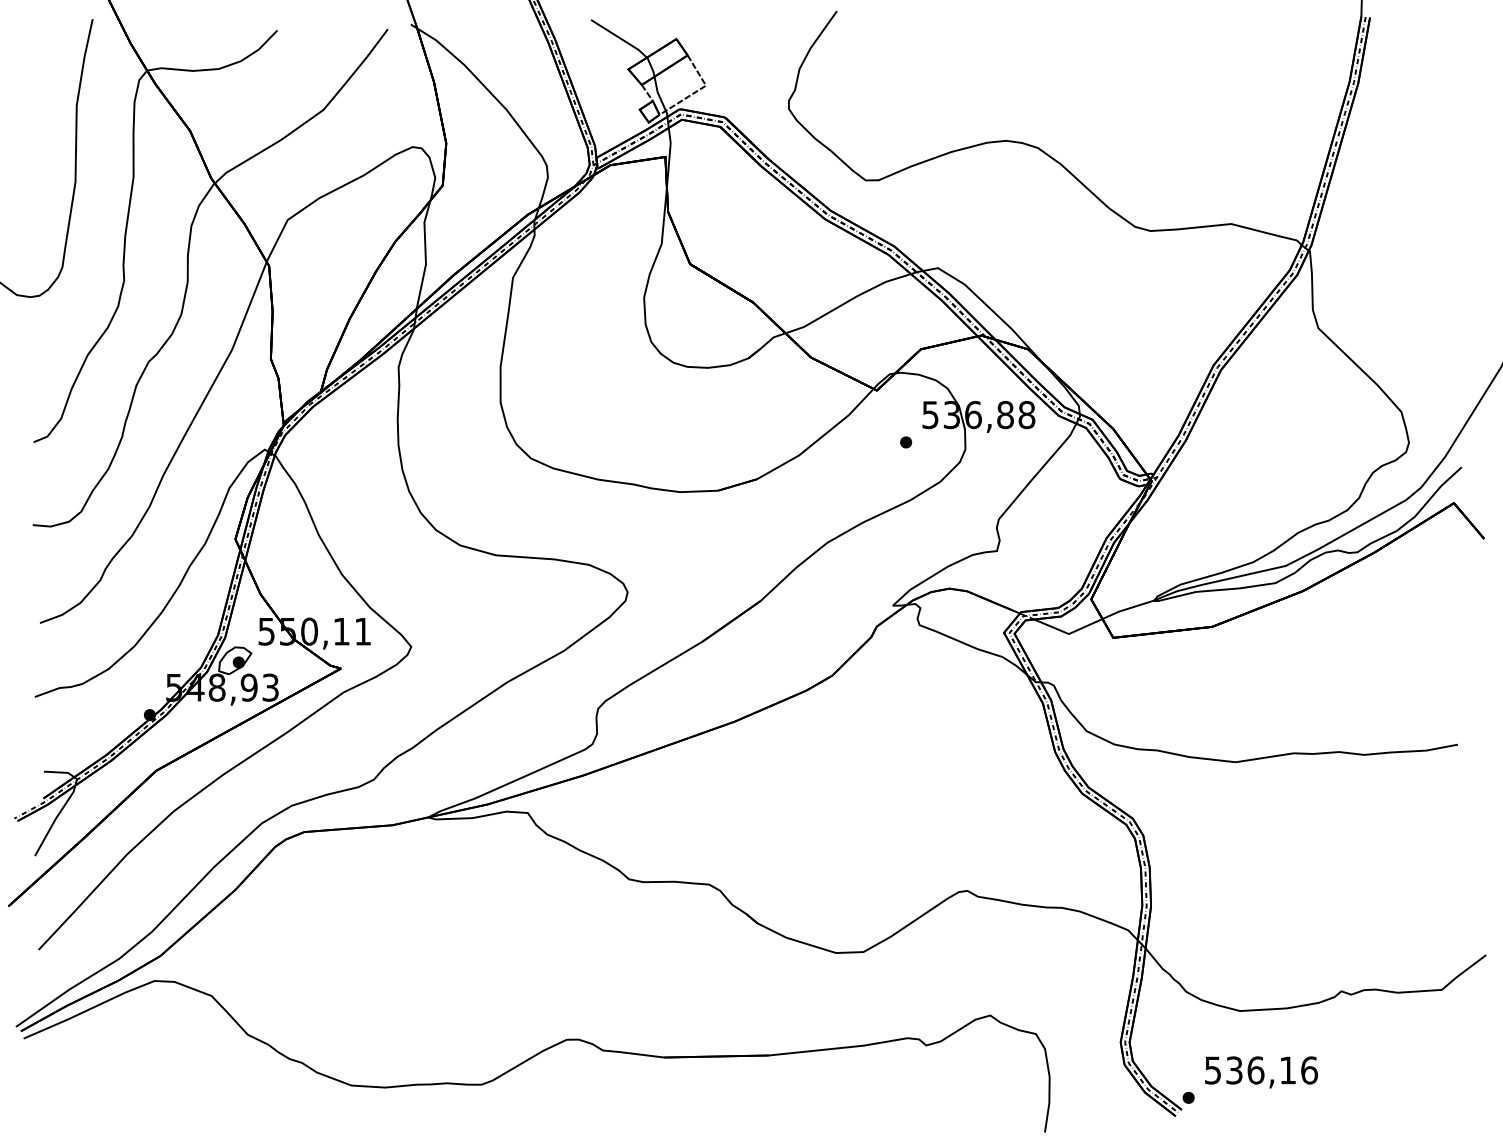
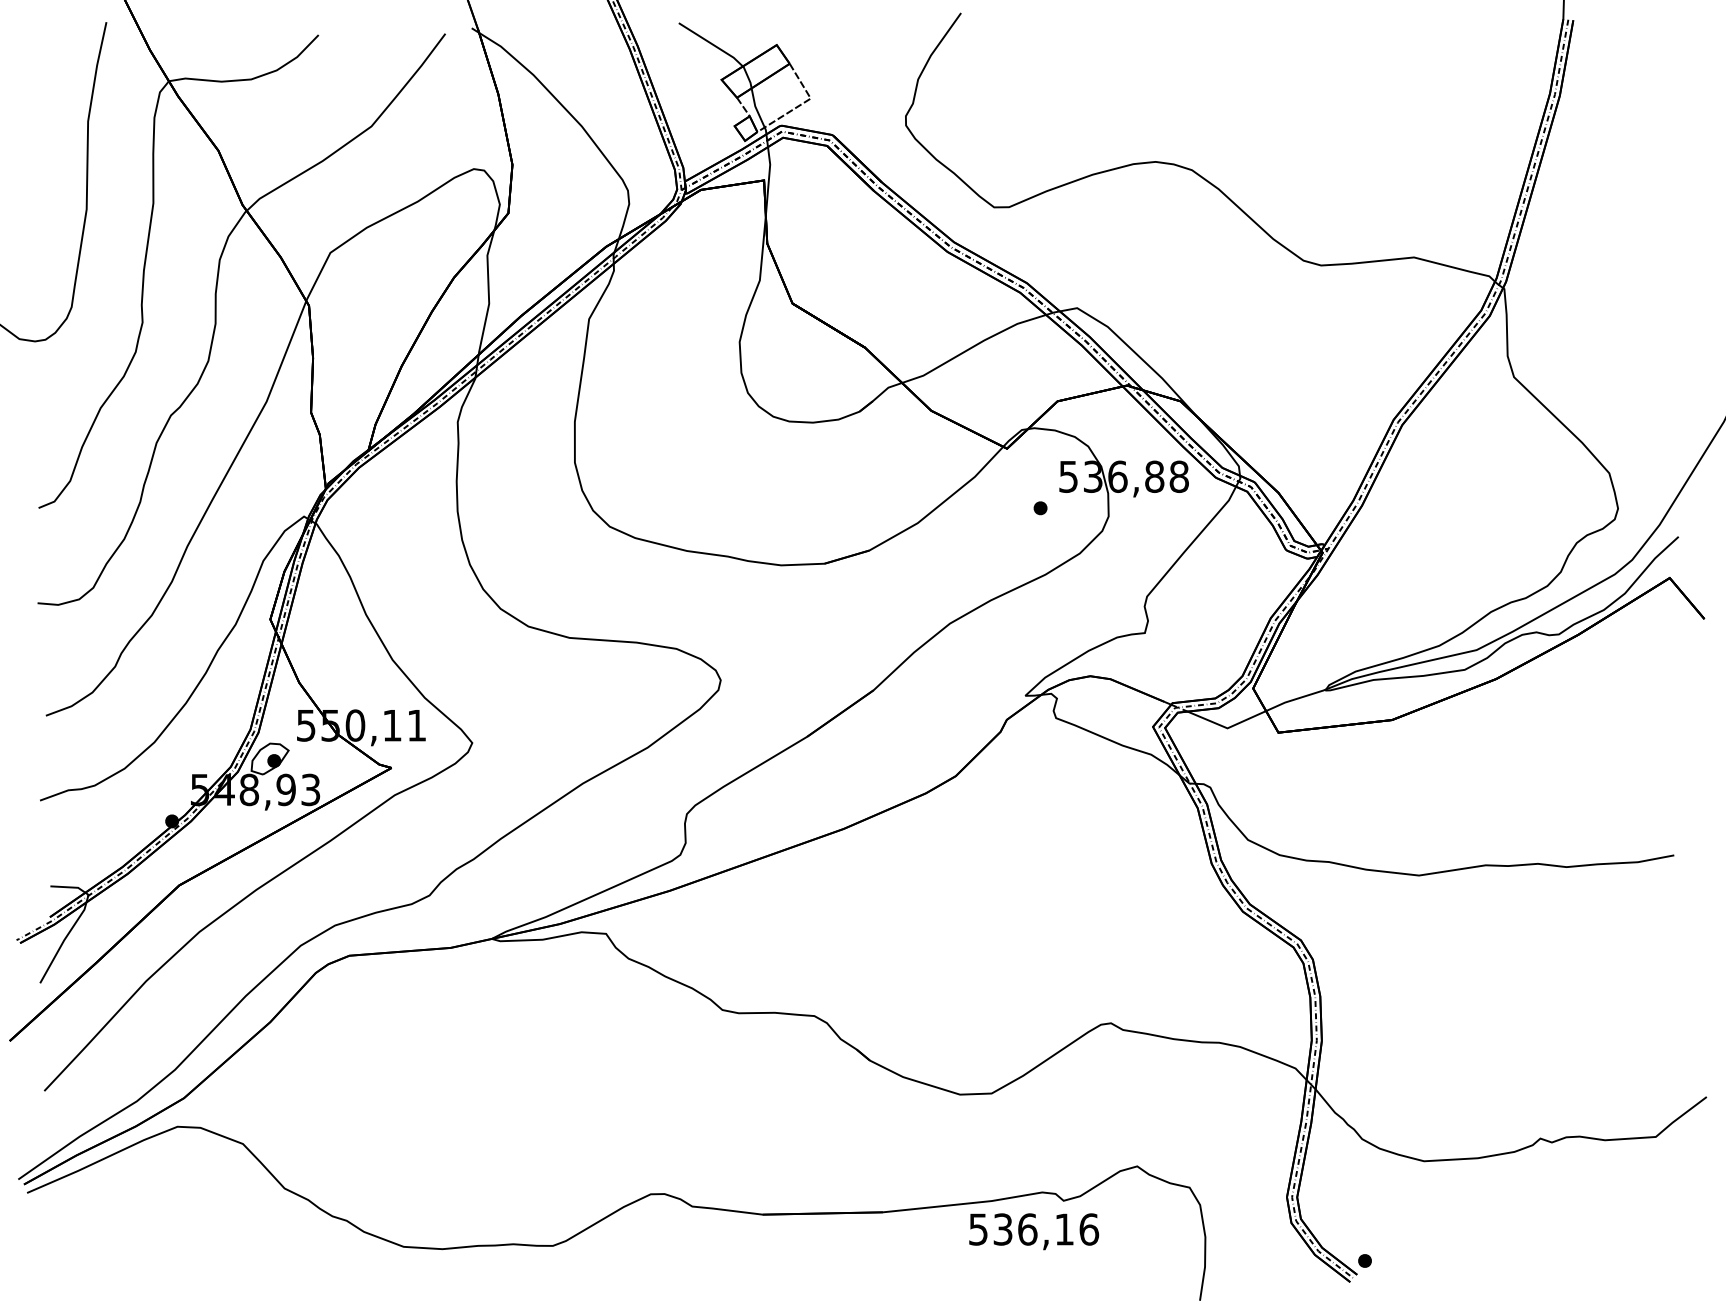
text: (1261, 1072) -> (1034, 1231), moved

